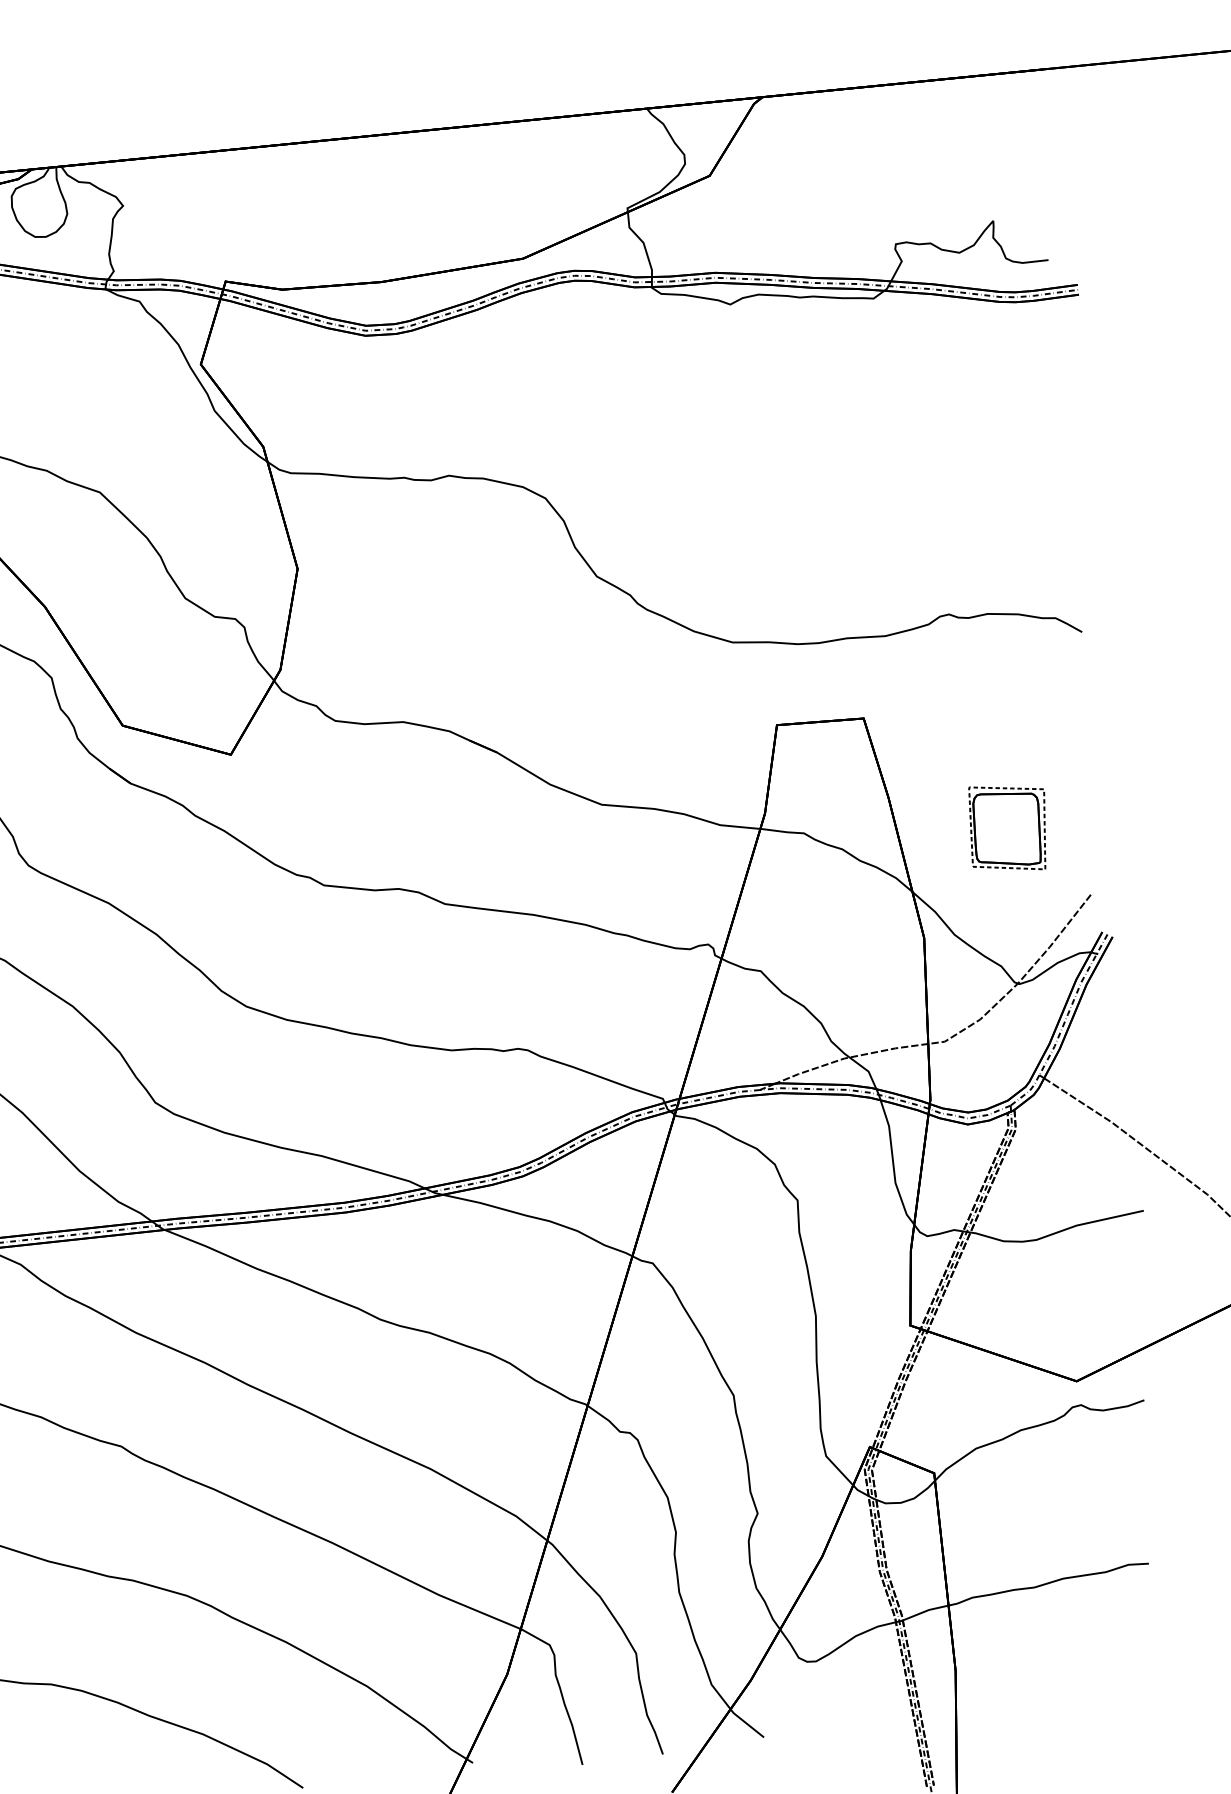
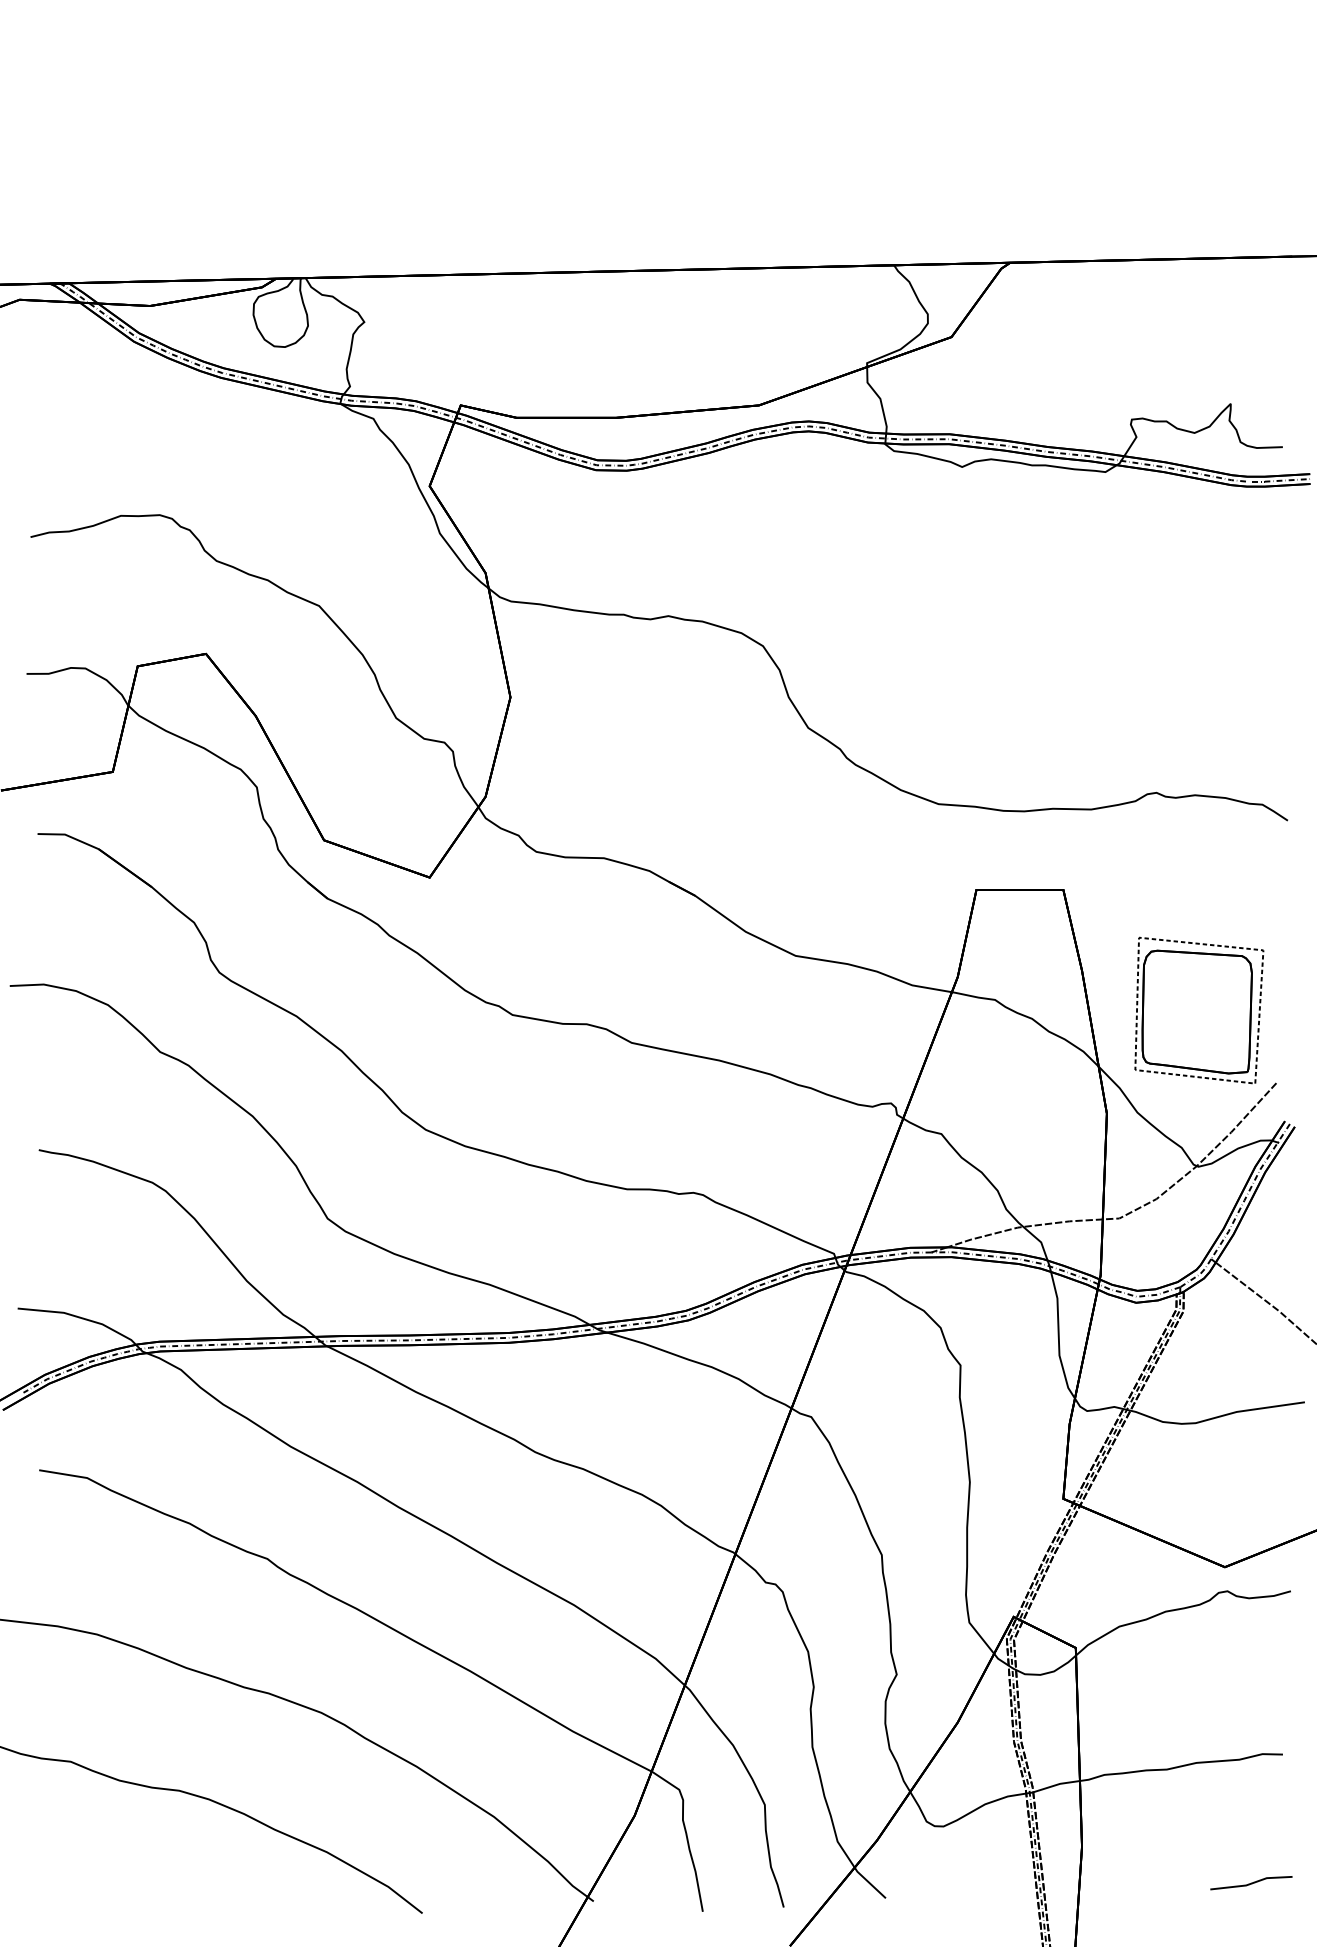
part: (1008, 828) -> (1199, 1010), size x1.67
line: (1127, 1694) -> (1251, 1883), added

